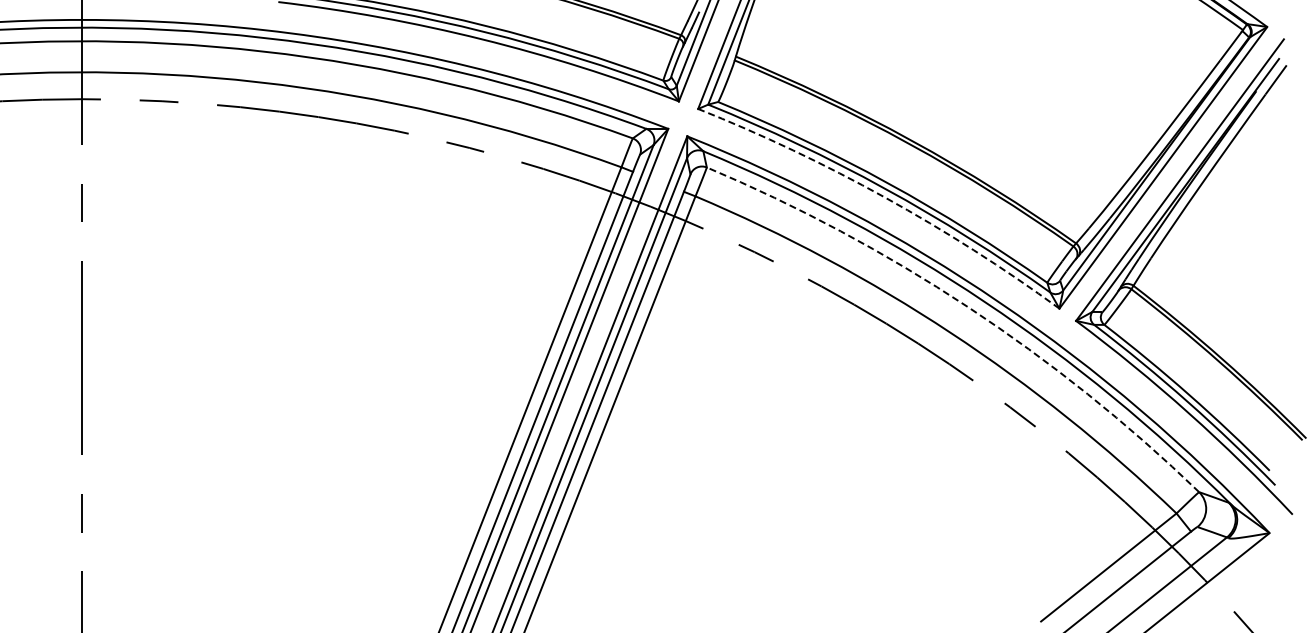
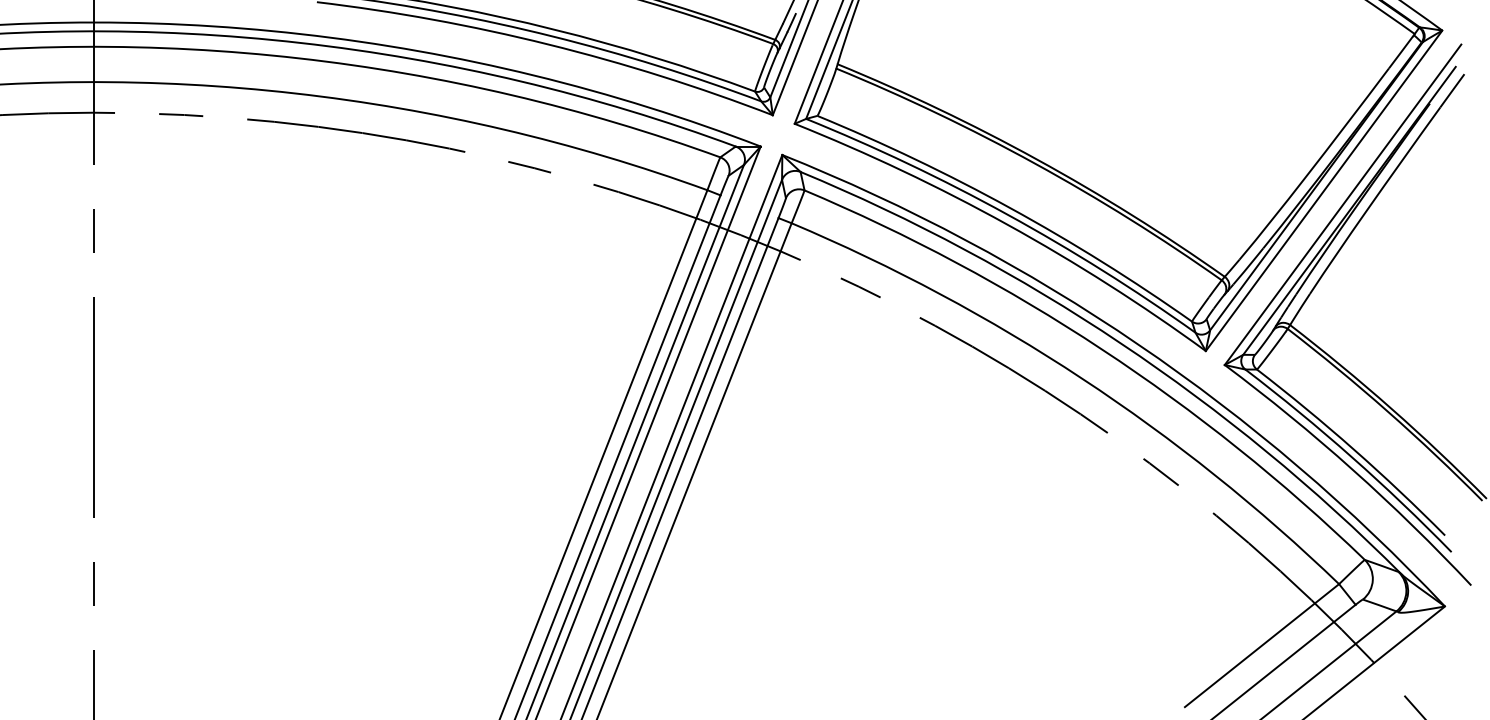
arc: (885, 197) -> (1007, 224), dashed -> solid
arc: (967, 307) -> (1101, 349), dashed -> solid

